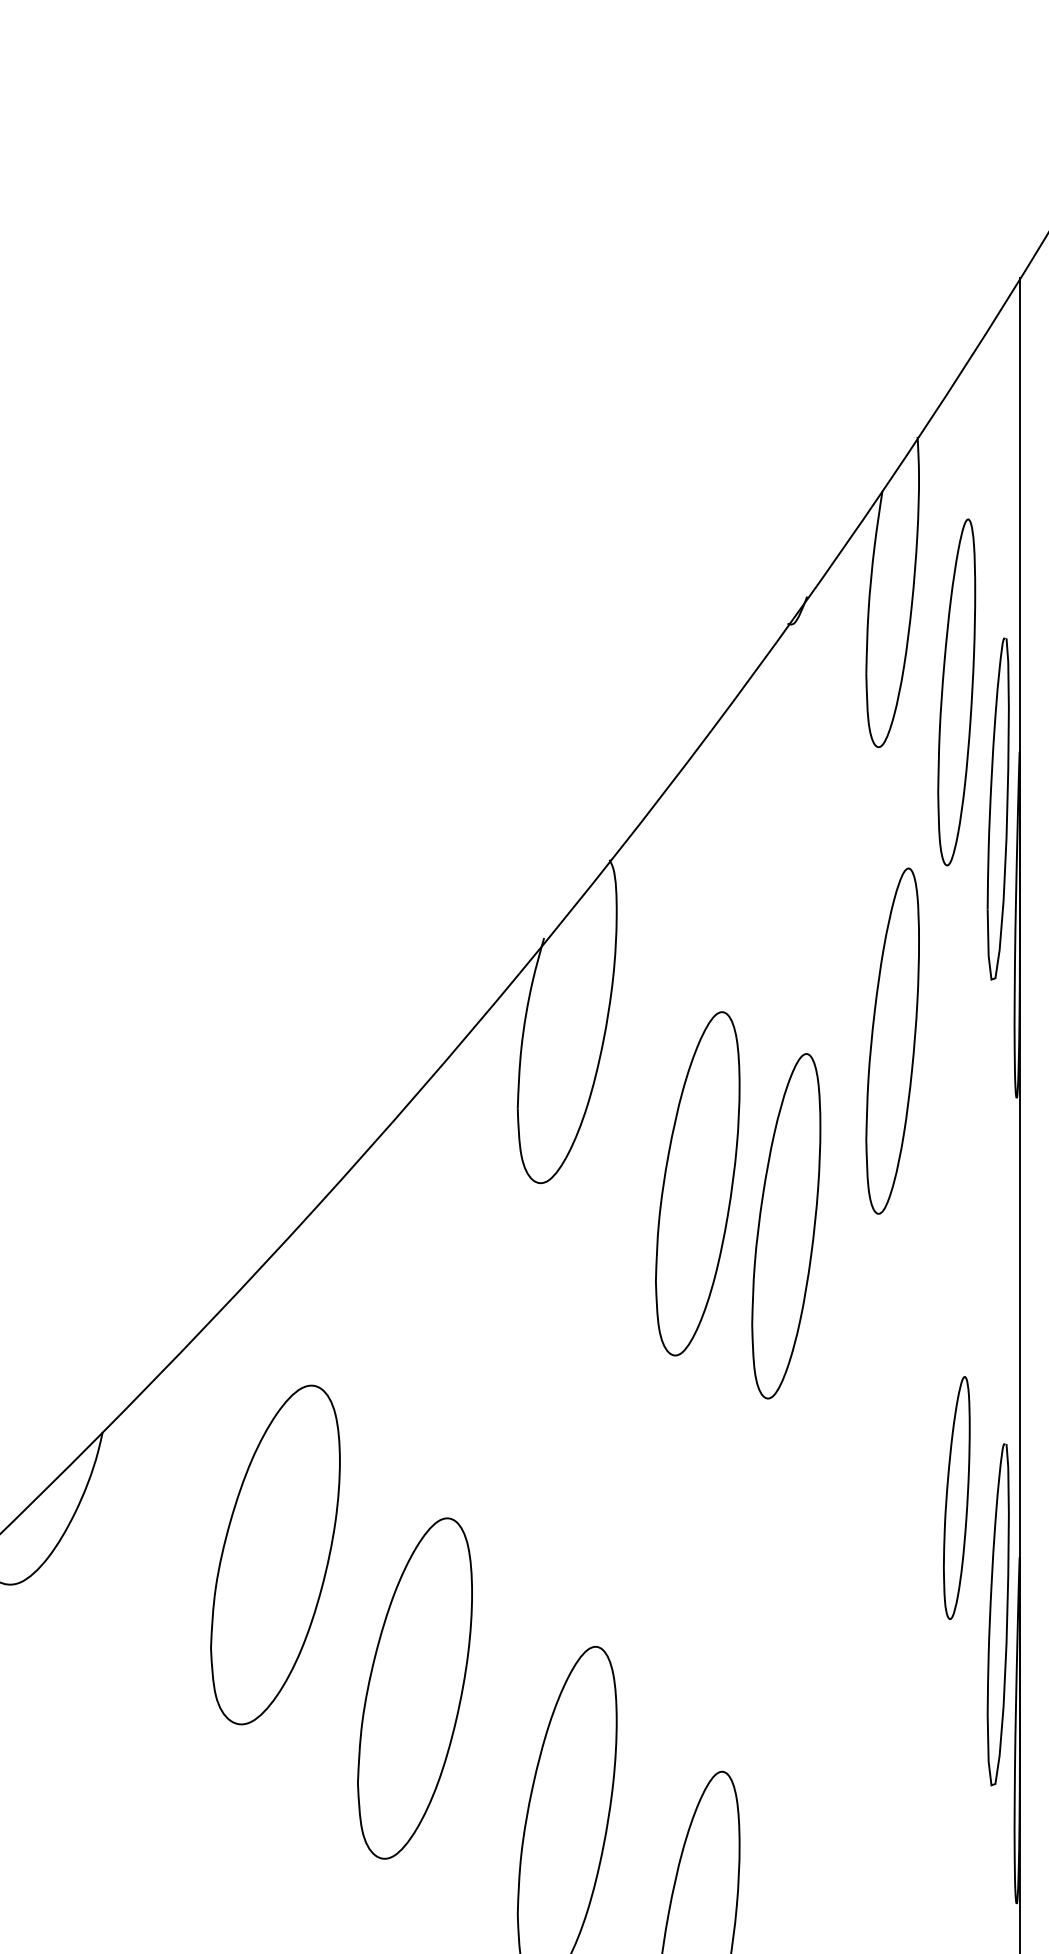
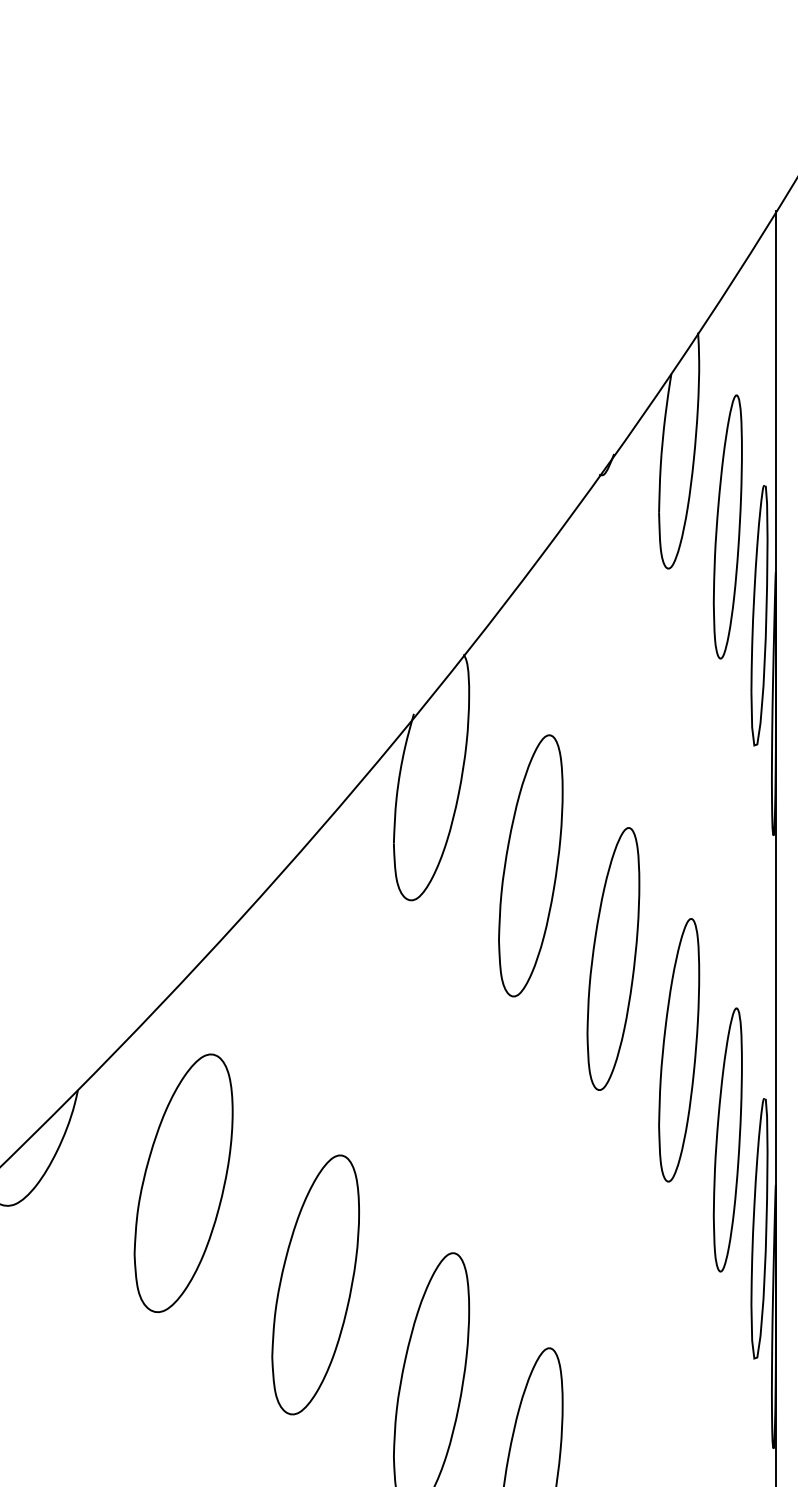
part: (892, 1040) -> (679, 1049), moved
part: (697, 1183) -> (530, 865), moved
part: (786, 1226) -> (613, 959), moved
part: (956, 1497) -> (727, 1139), size x1.43
part: (275, 1554) -> (183, 1182), moved

